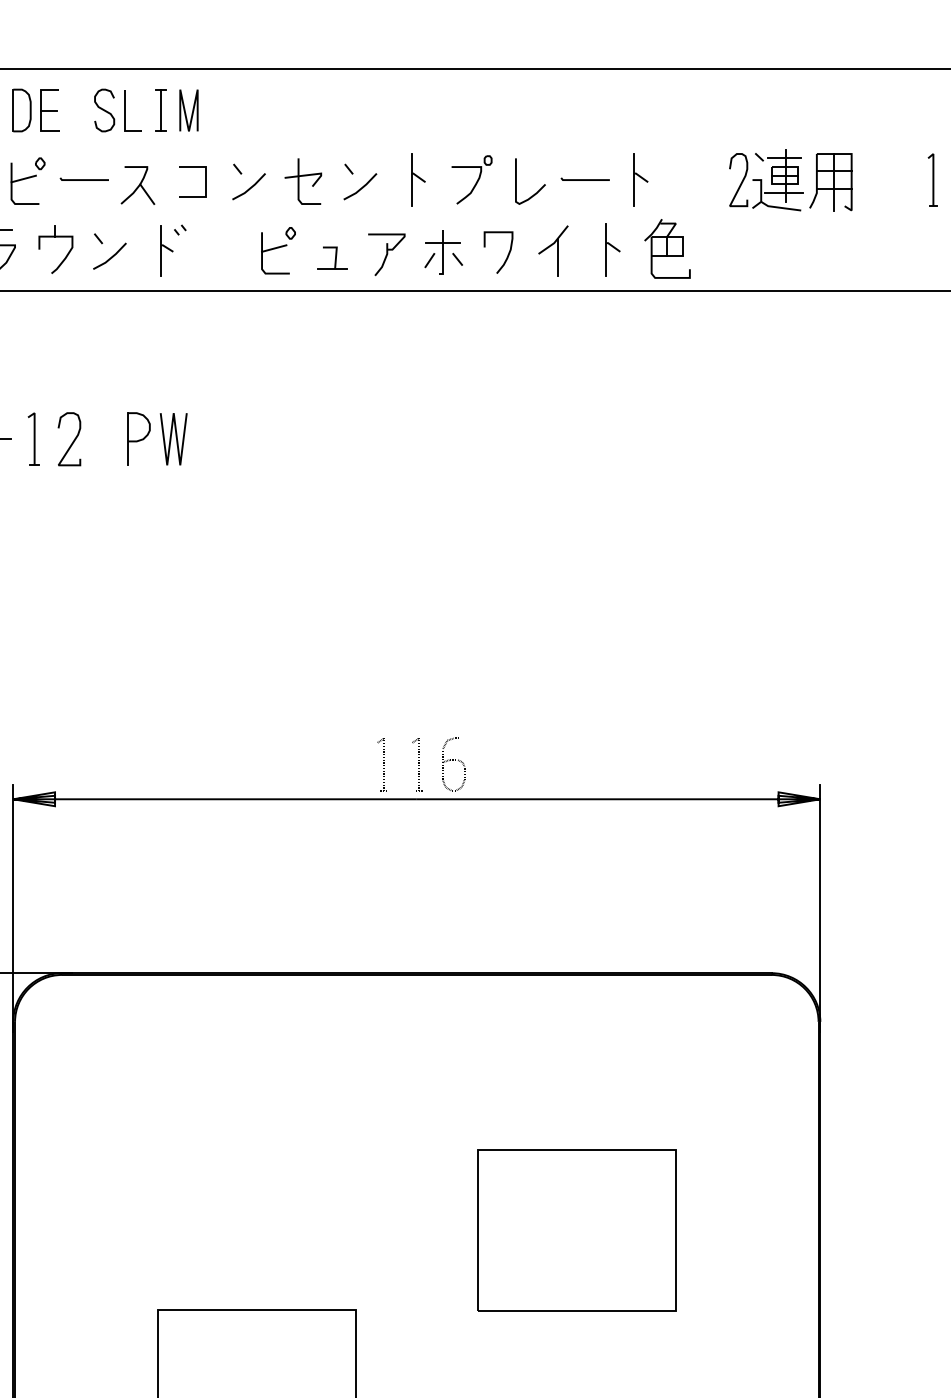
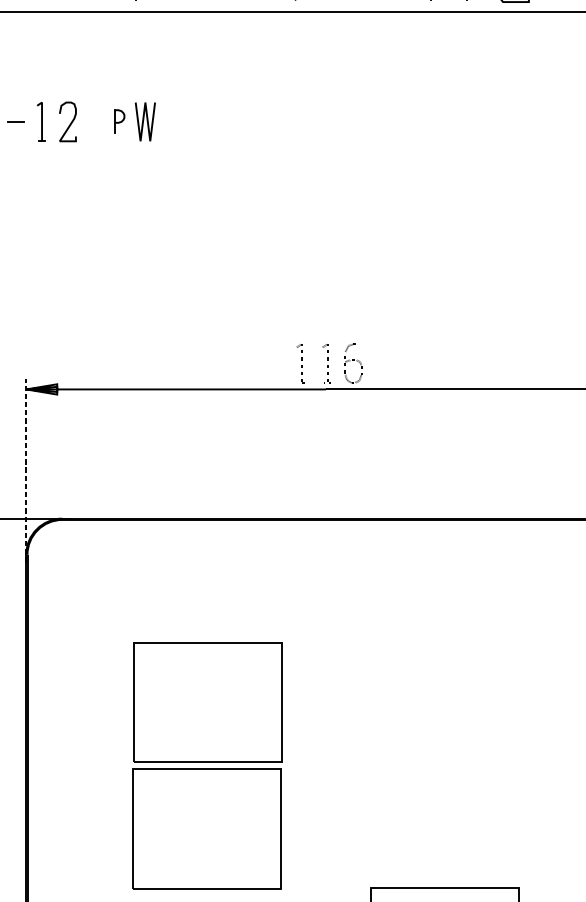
part: (138, 438) -> (119, 121), size x0.6
line: (13, 908) -> (26, 470), solid -> dashed
part: (576, 1230) -> (207, 702), moved

